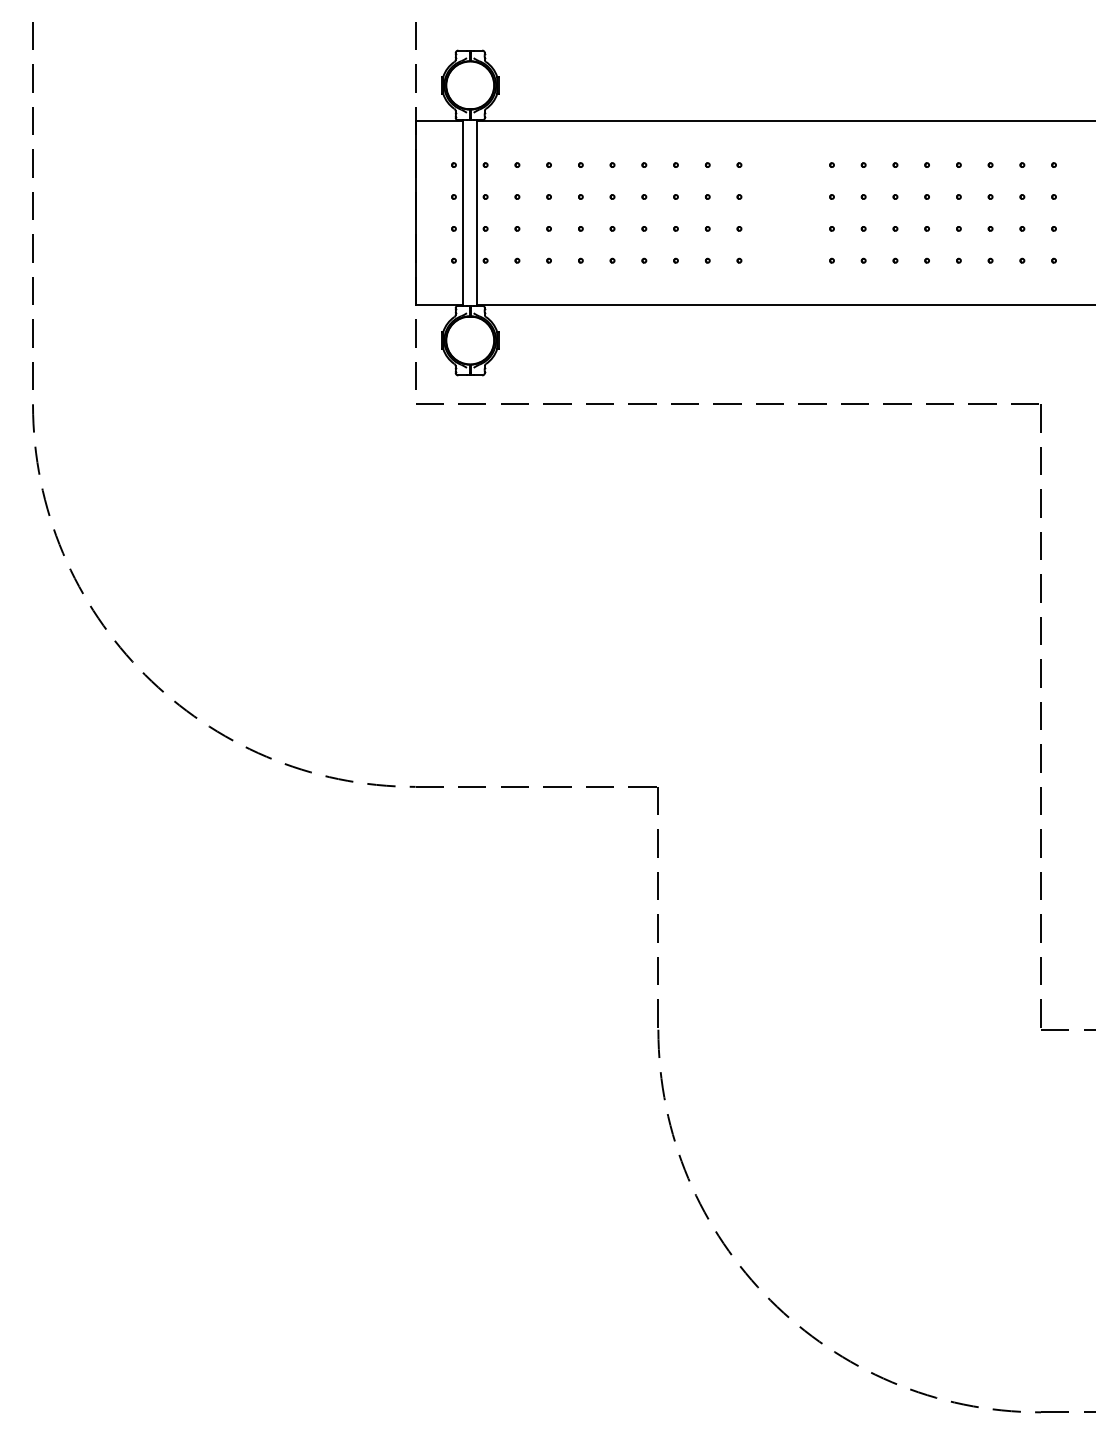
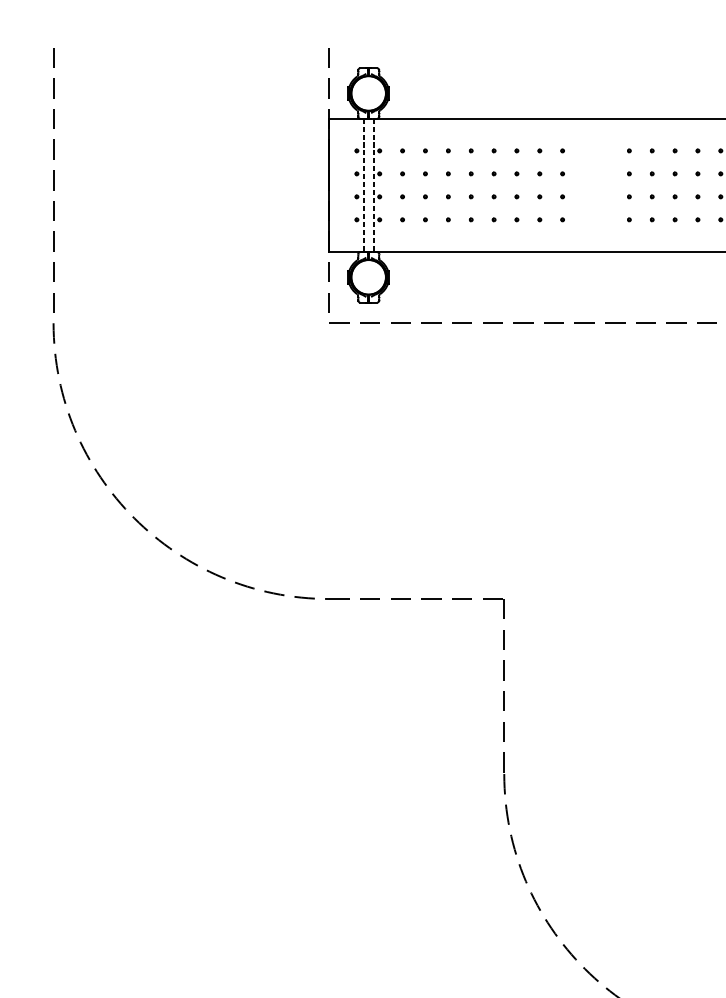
line: (463, 213) -> (363, 185), solid -> dashed
line: (477, 213) -> (373, 185), solid -> dashed

